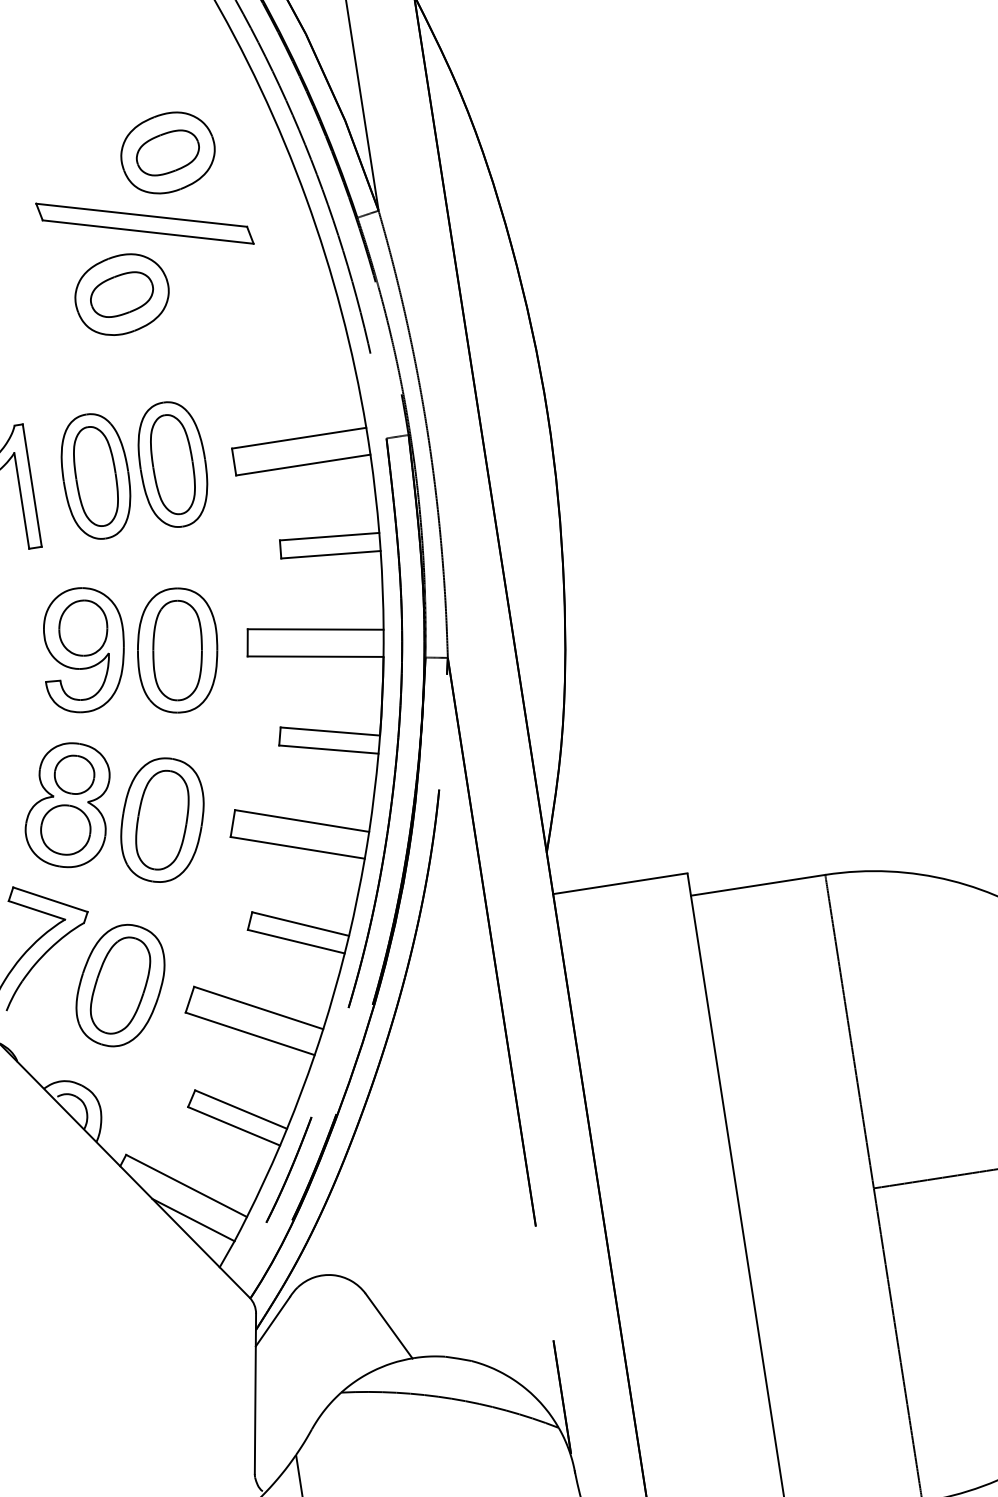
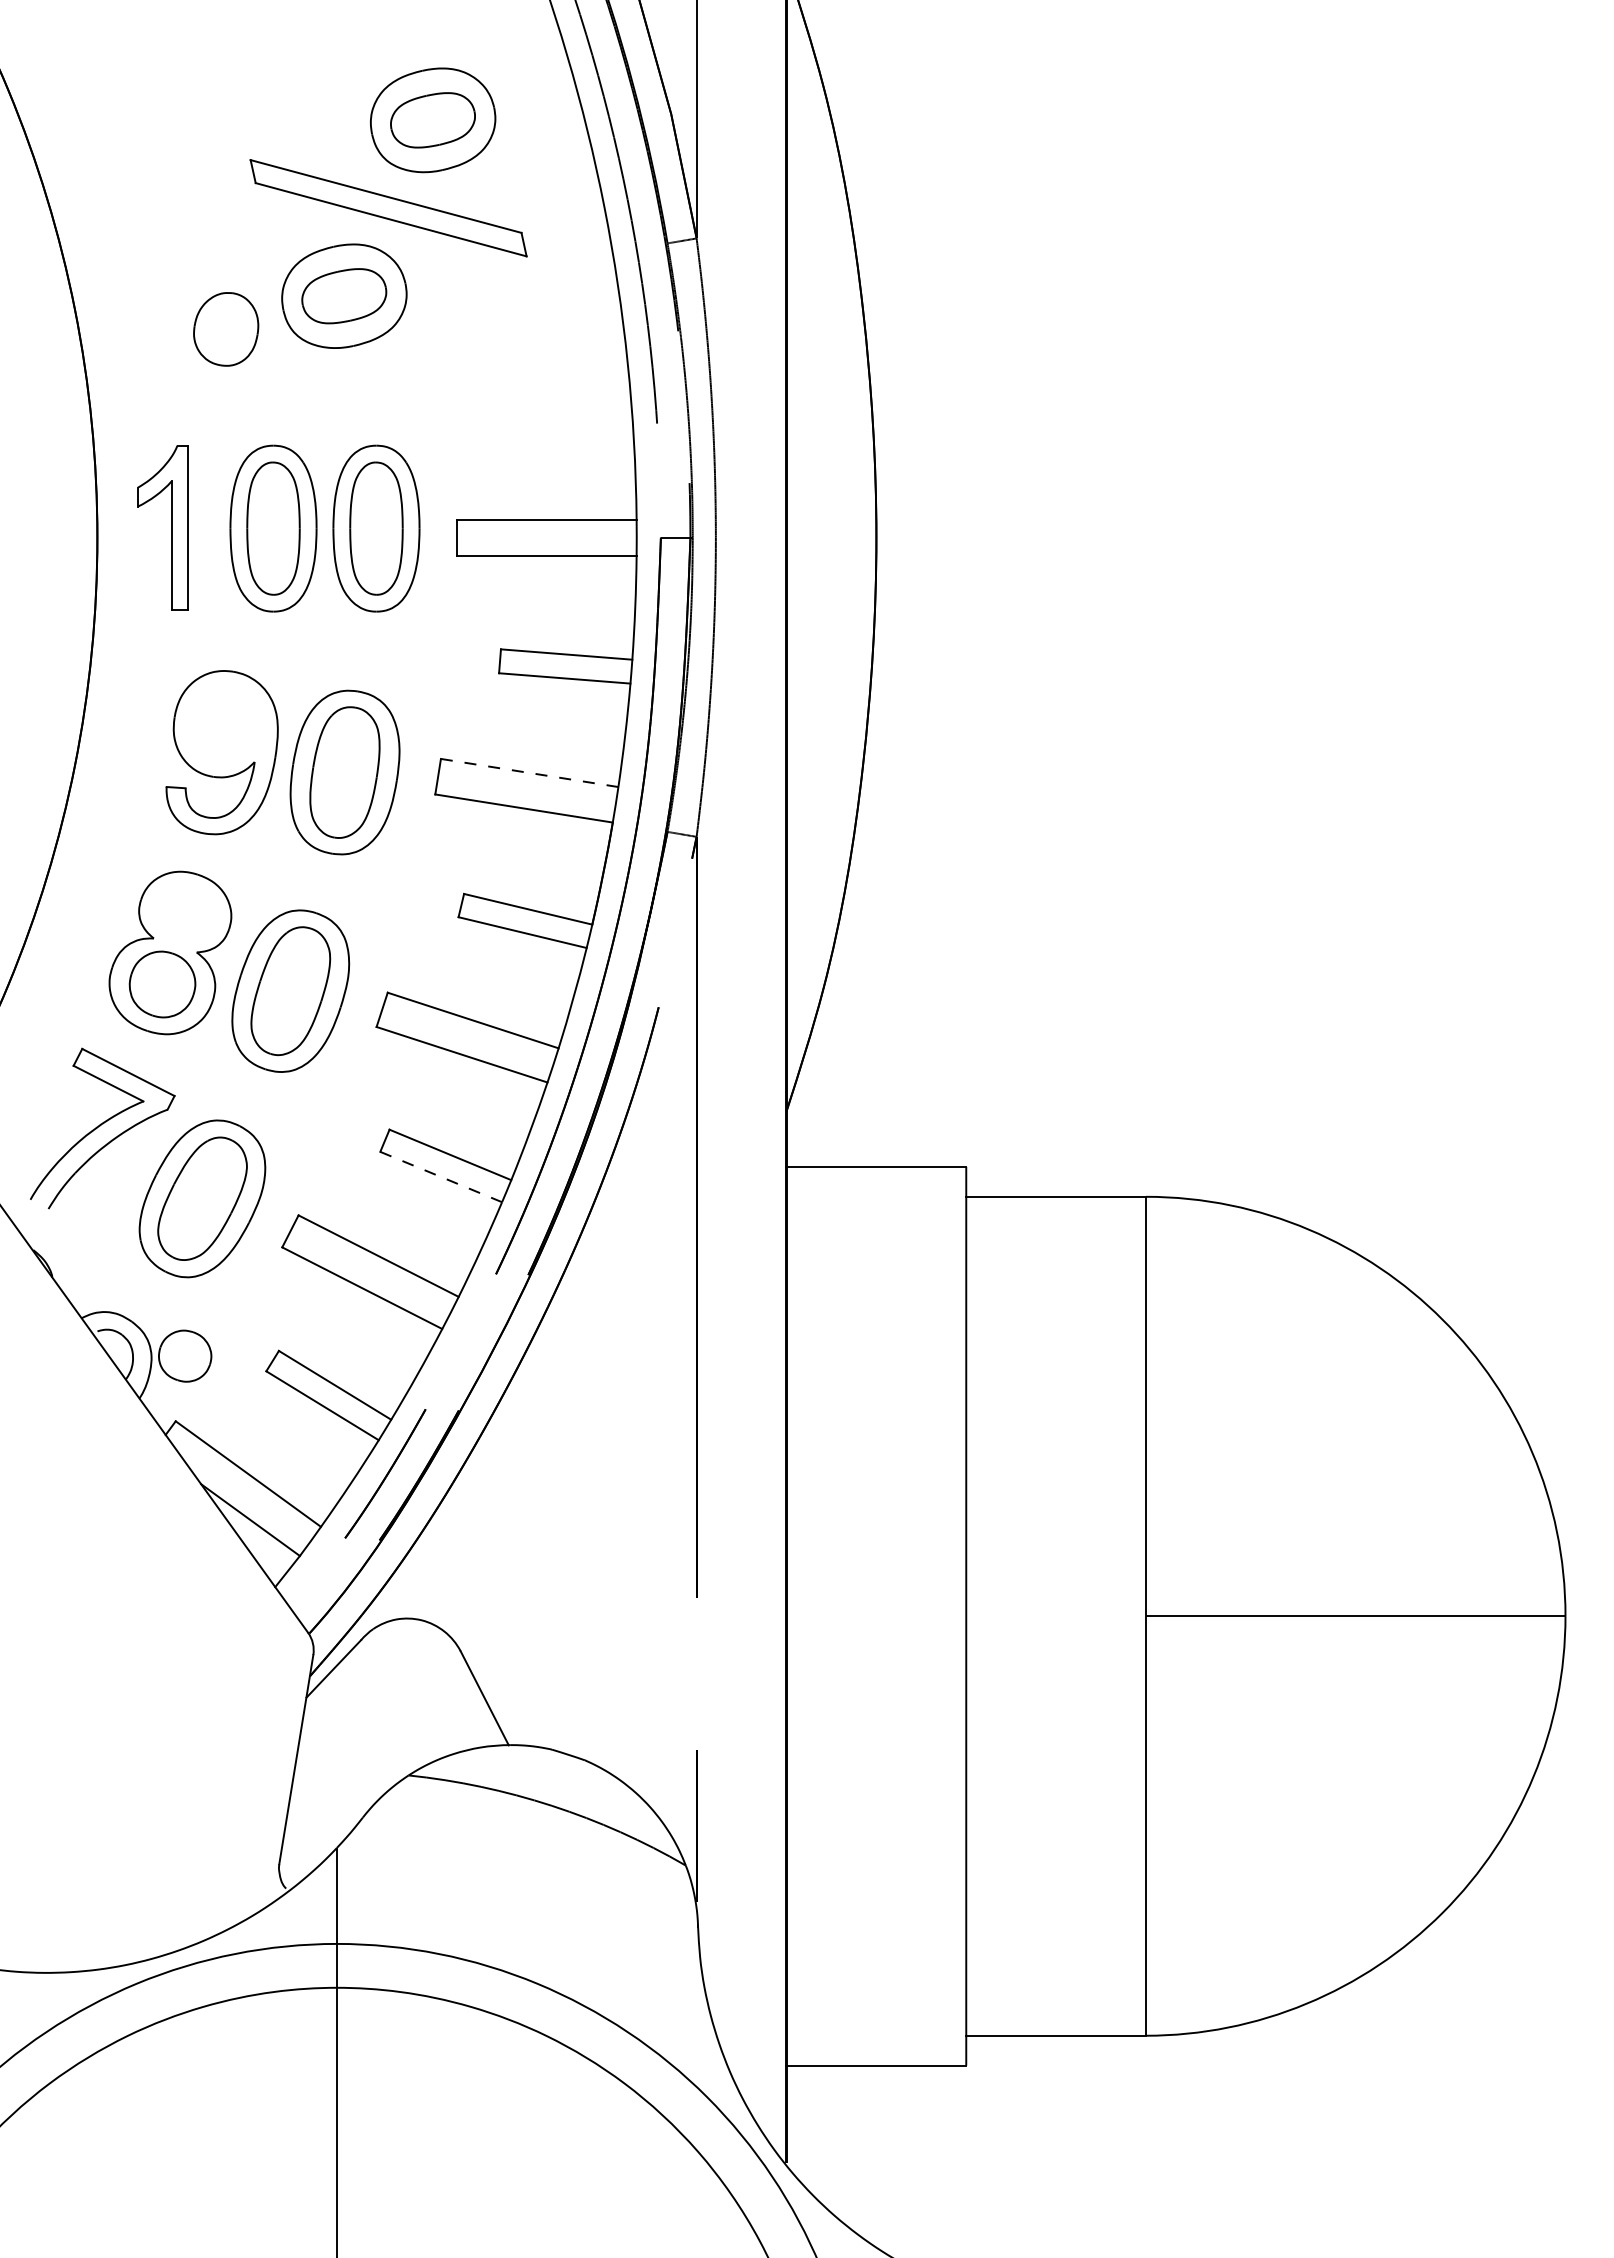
part: (83, 628) -> (226, 329), moved
line: (315, 629) -> (529, 773), solid -> dashed
part: (74, 774) -> (185, 1355), moved
line: (296, 941) -> (441, 1177), solid -> dashed

